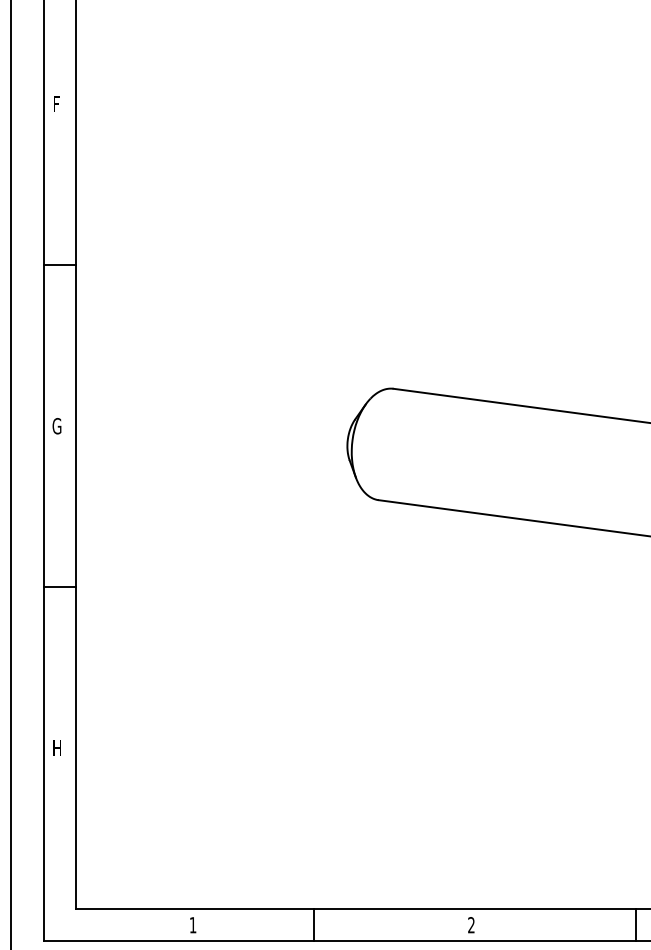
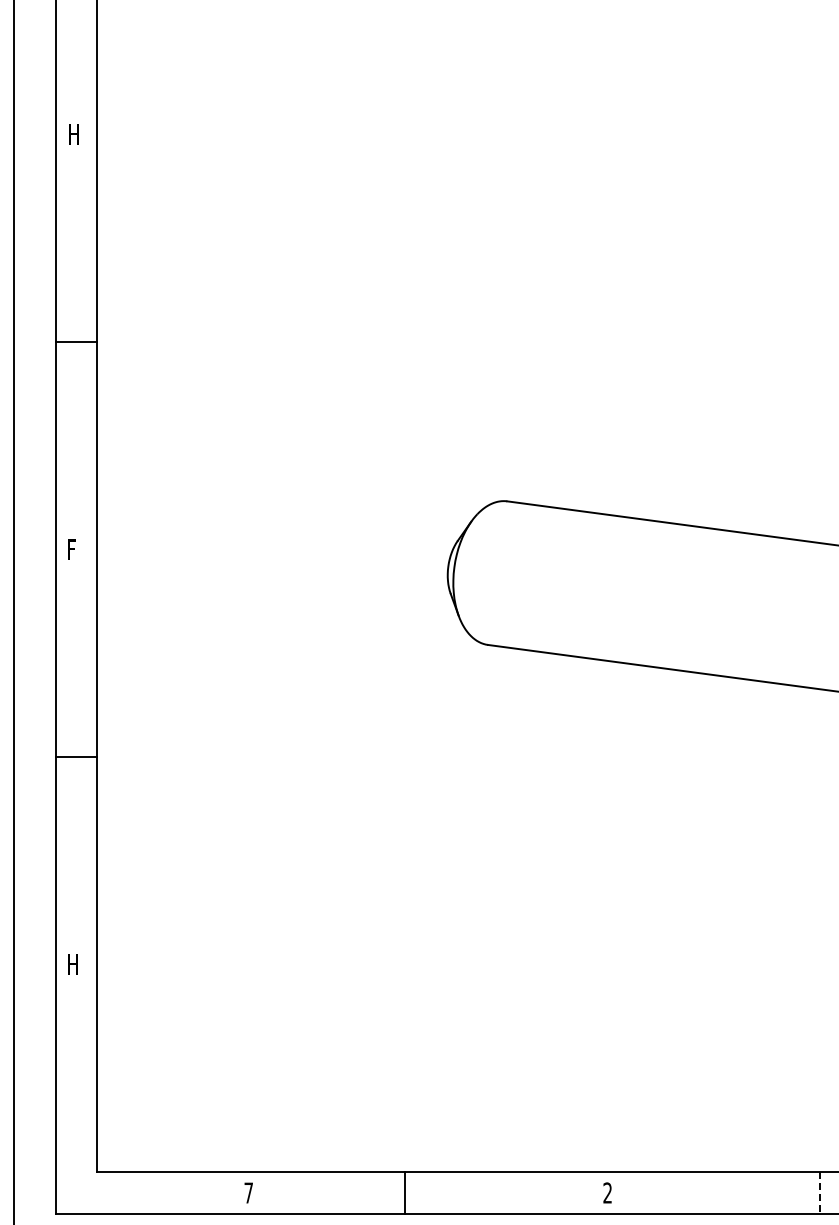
text: (57, 104) -> (74, 134), F -> H
text: (56, 426) -> (72, 549), G -> F
text: (192, 924) -> (248, 1192), 1 -> 7
line: (635, 925) -> (819, 1193), solid -> dashed

